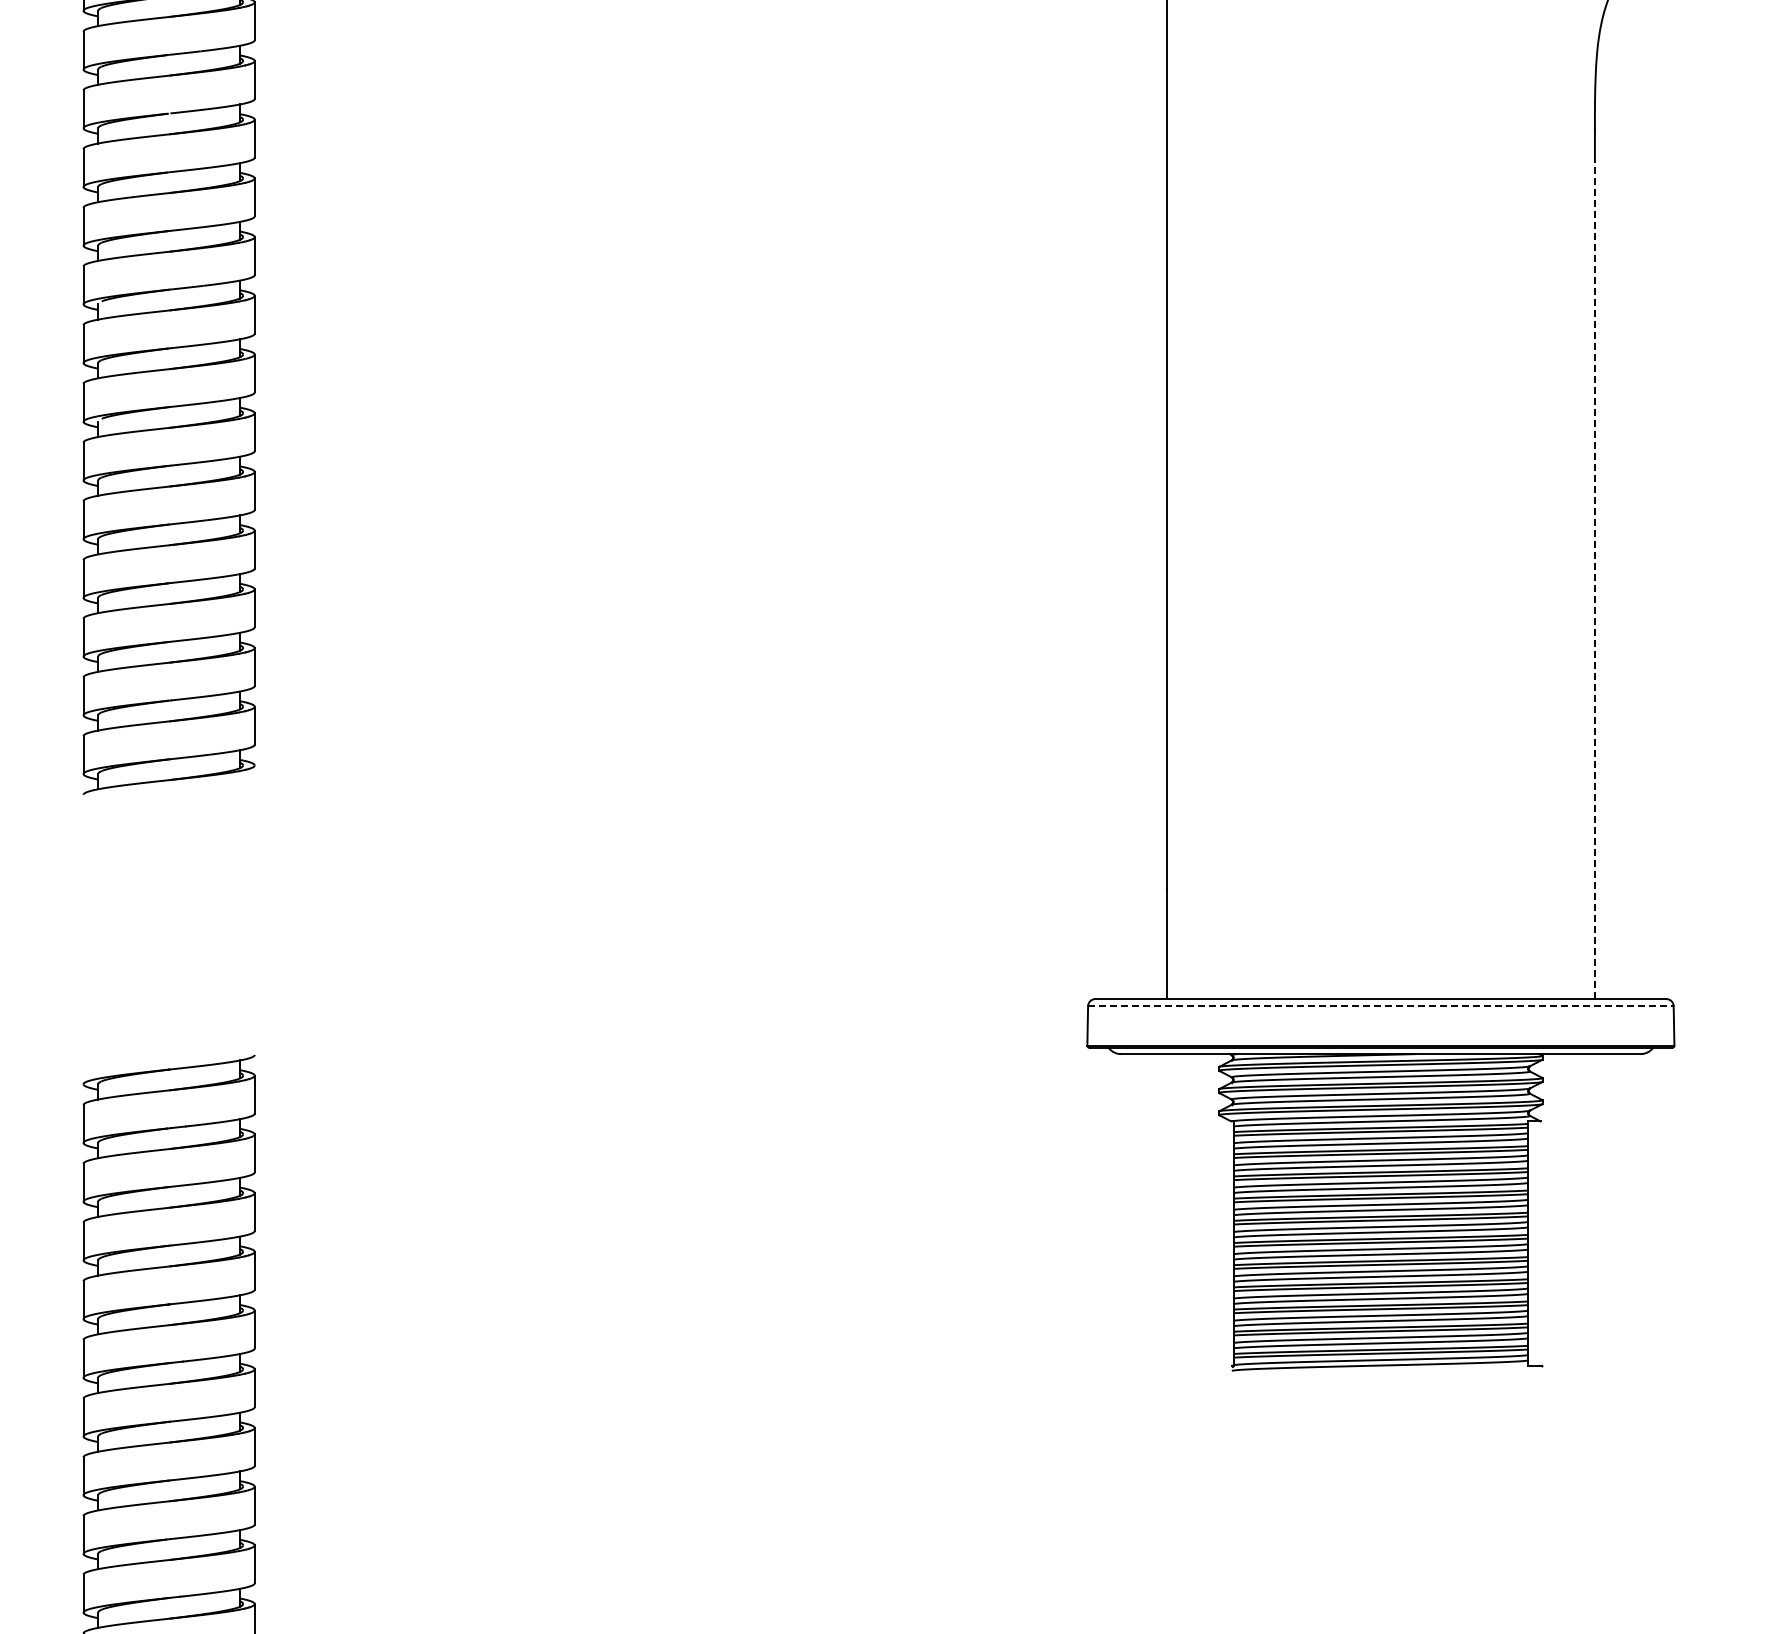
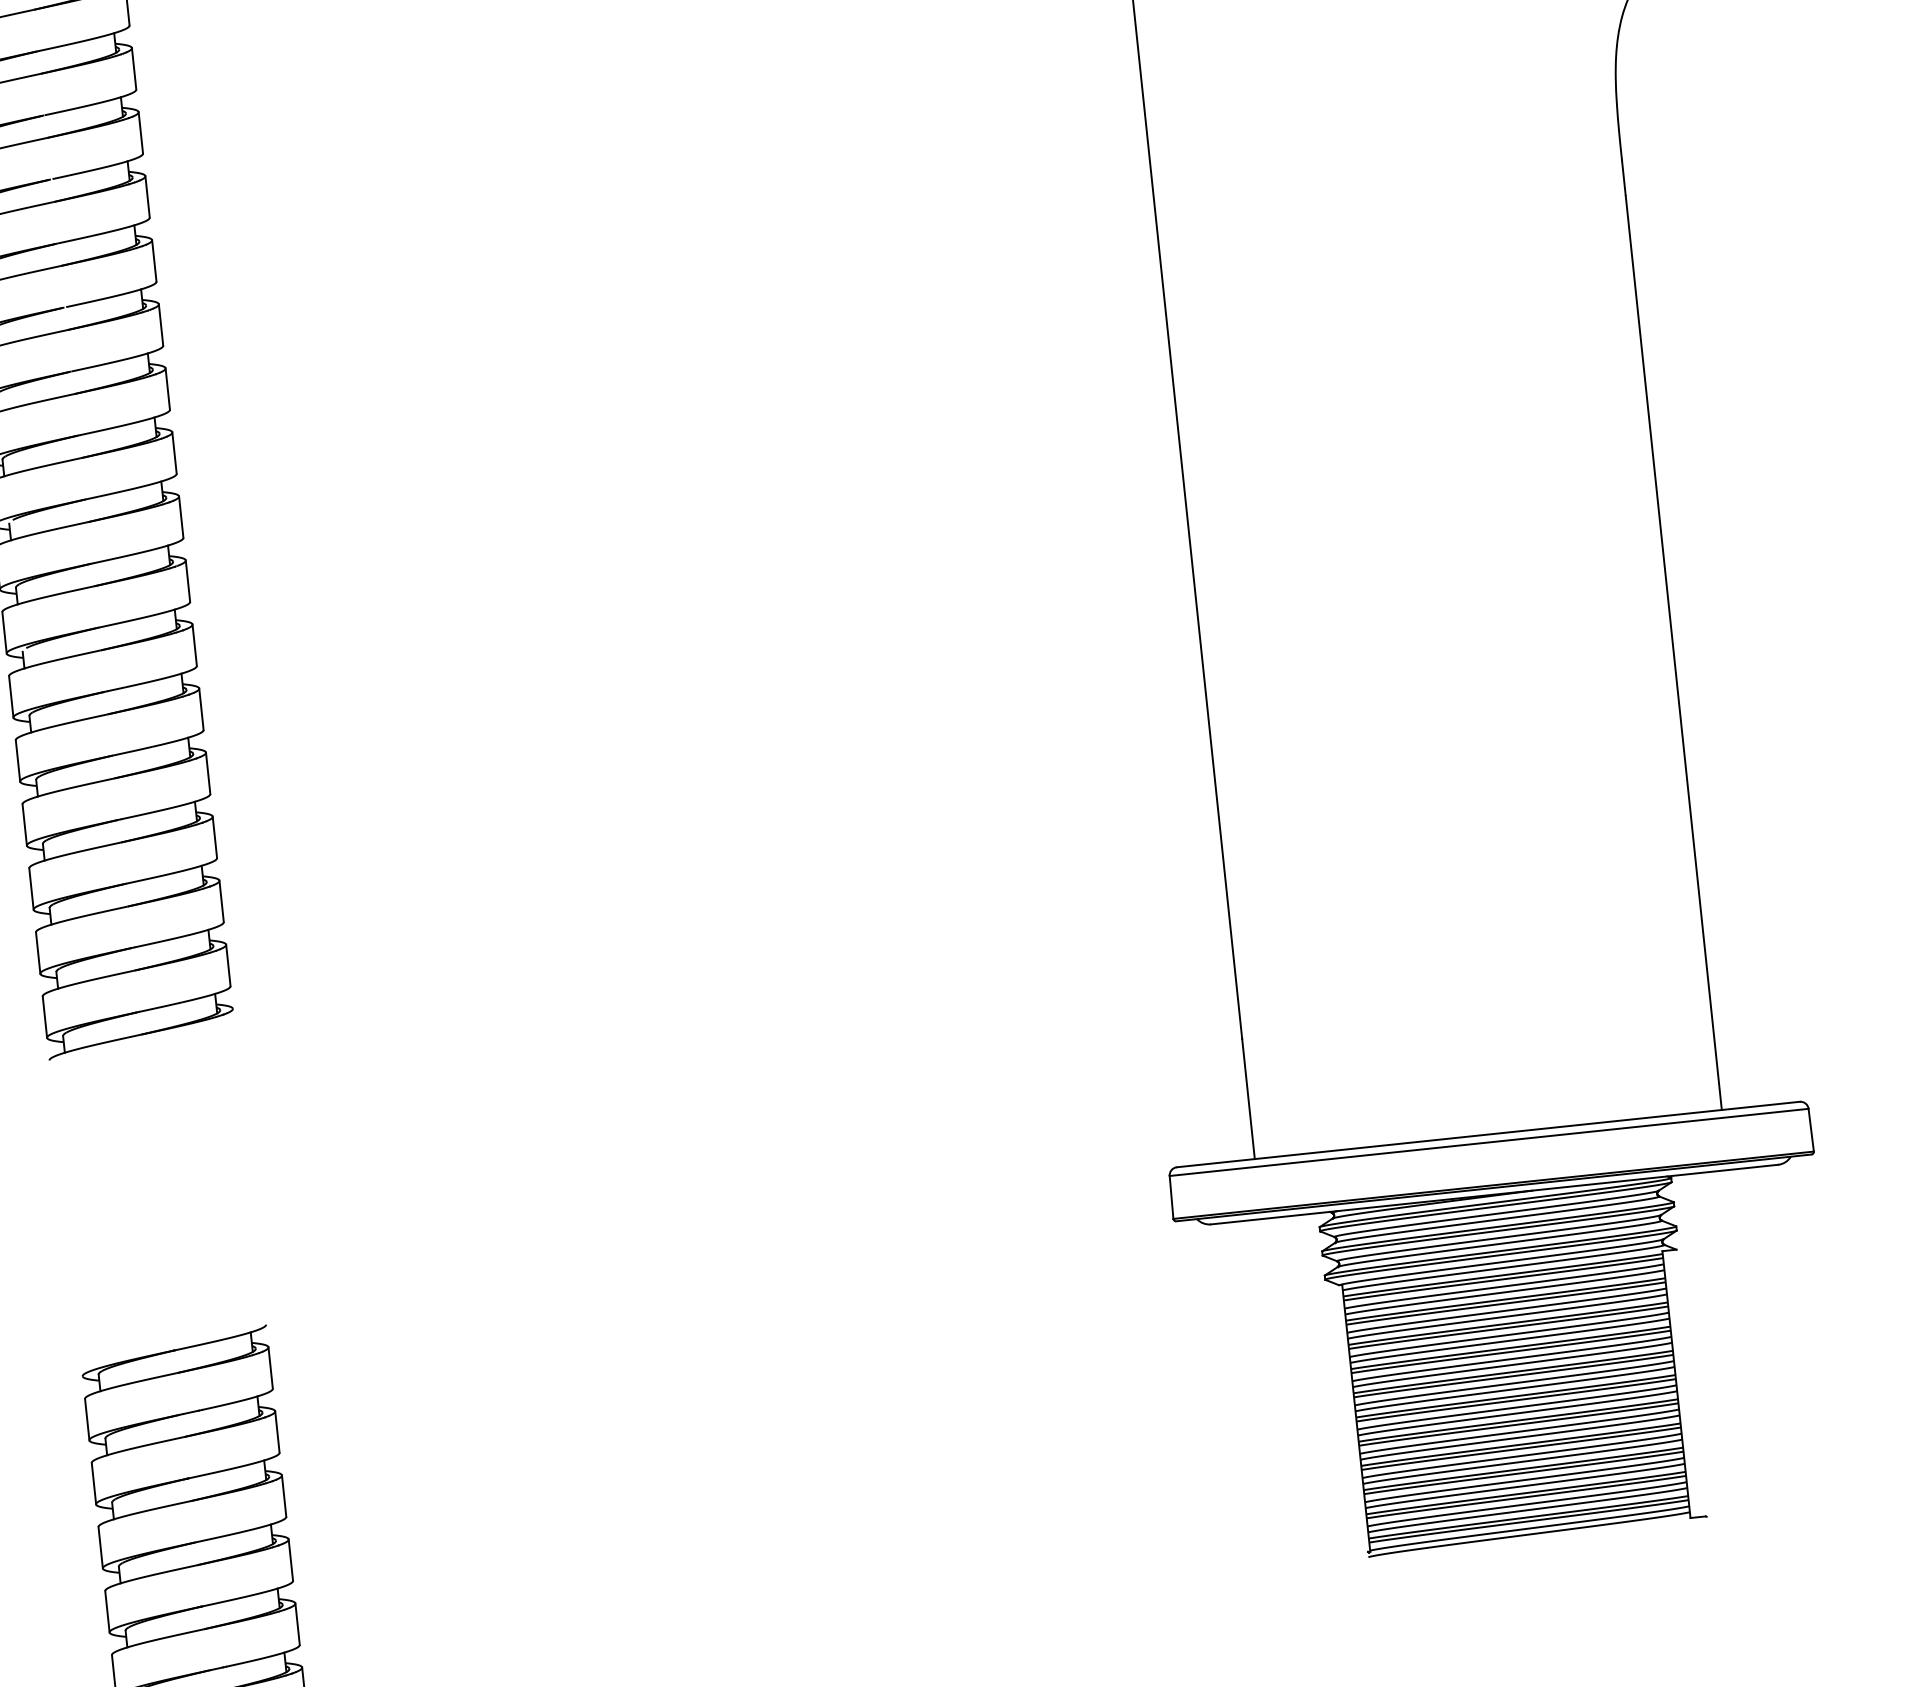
line: (1594, 580) -> (1673, 653), dashed -> solid
line: (1380, 1006) -> (1488, 1142), dashed -> solid

